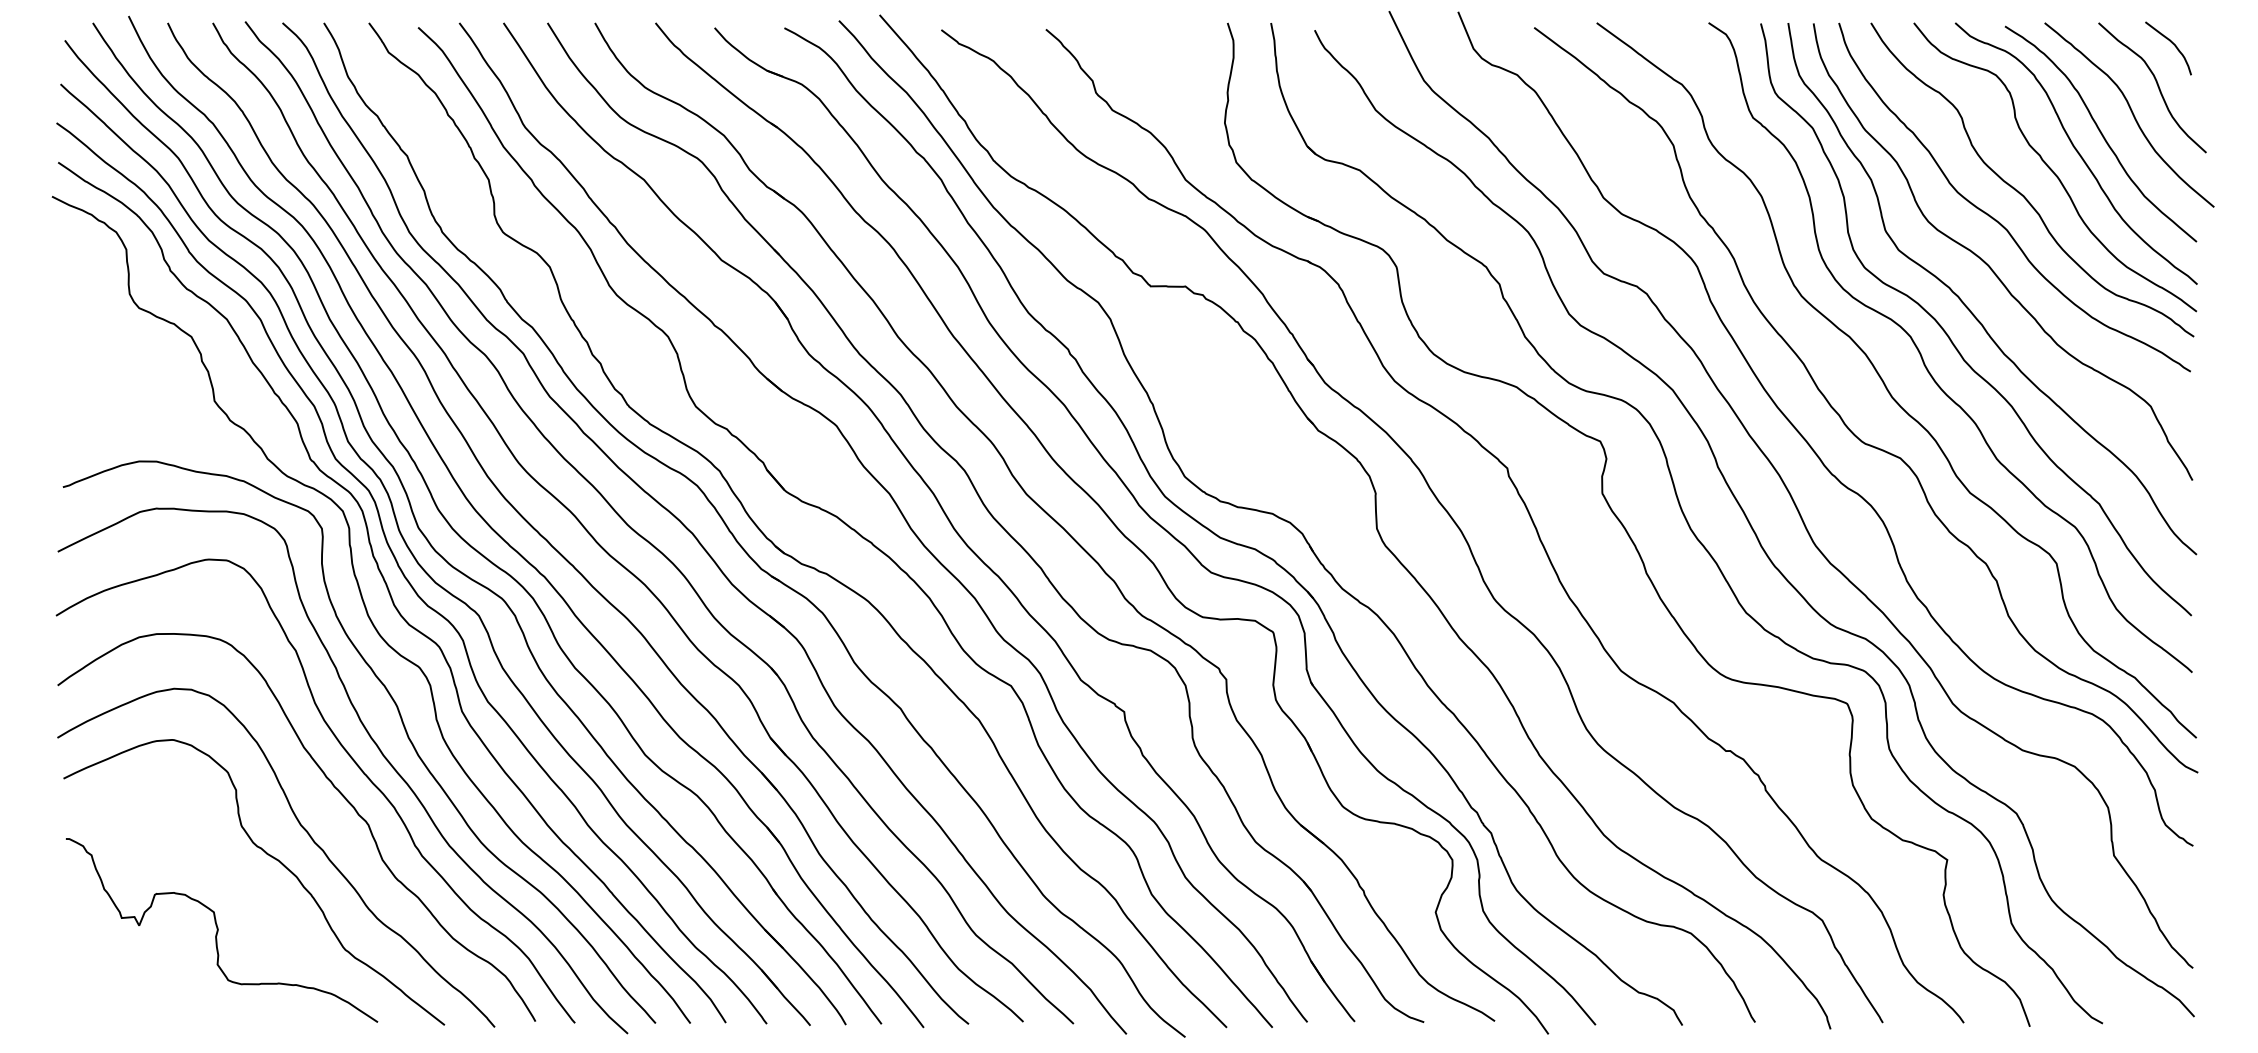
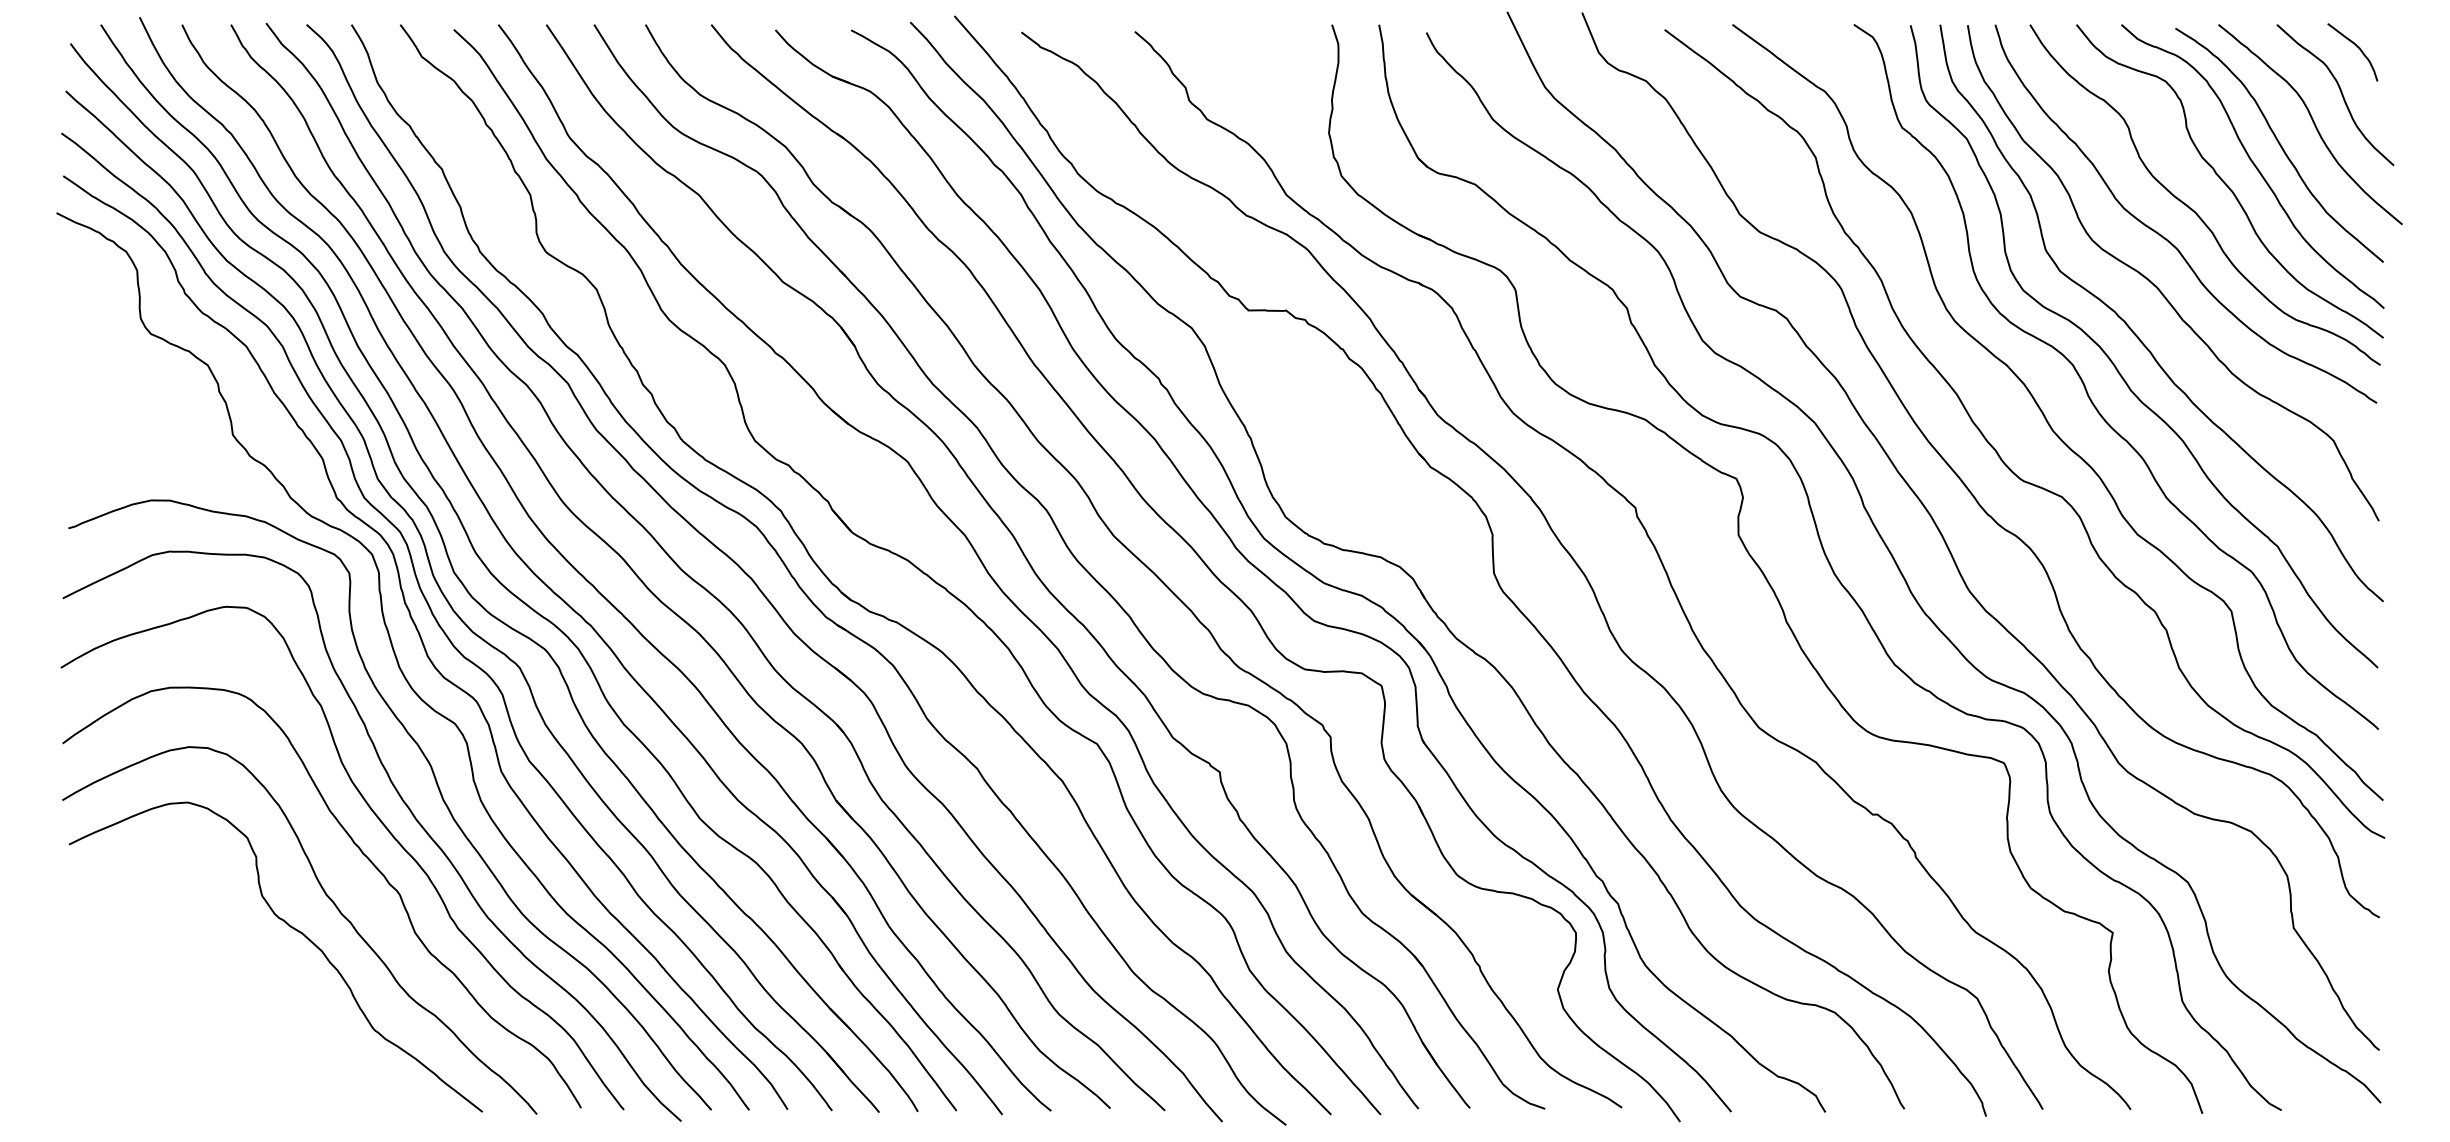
curve: (218, 930) -> (237, 1009), removed

